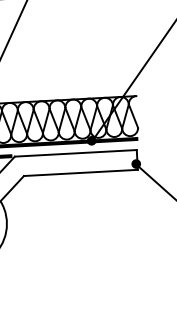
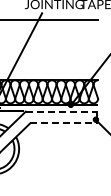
line: (76, 153) -> (61, 111), solid -> dashed
line: (82, 173) -> (64, 123), solid -> dashed

